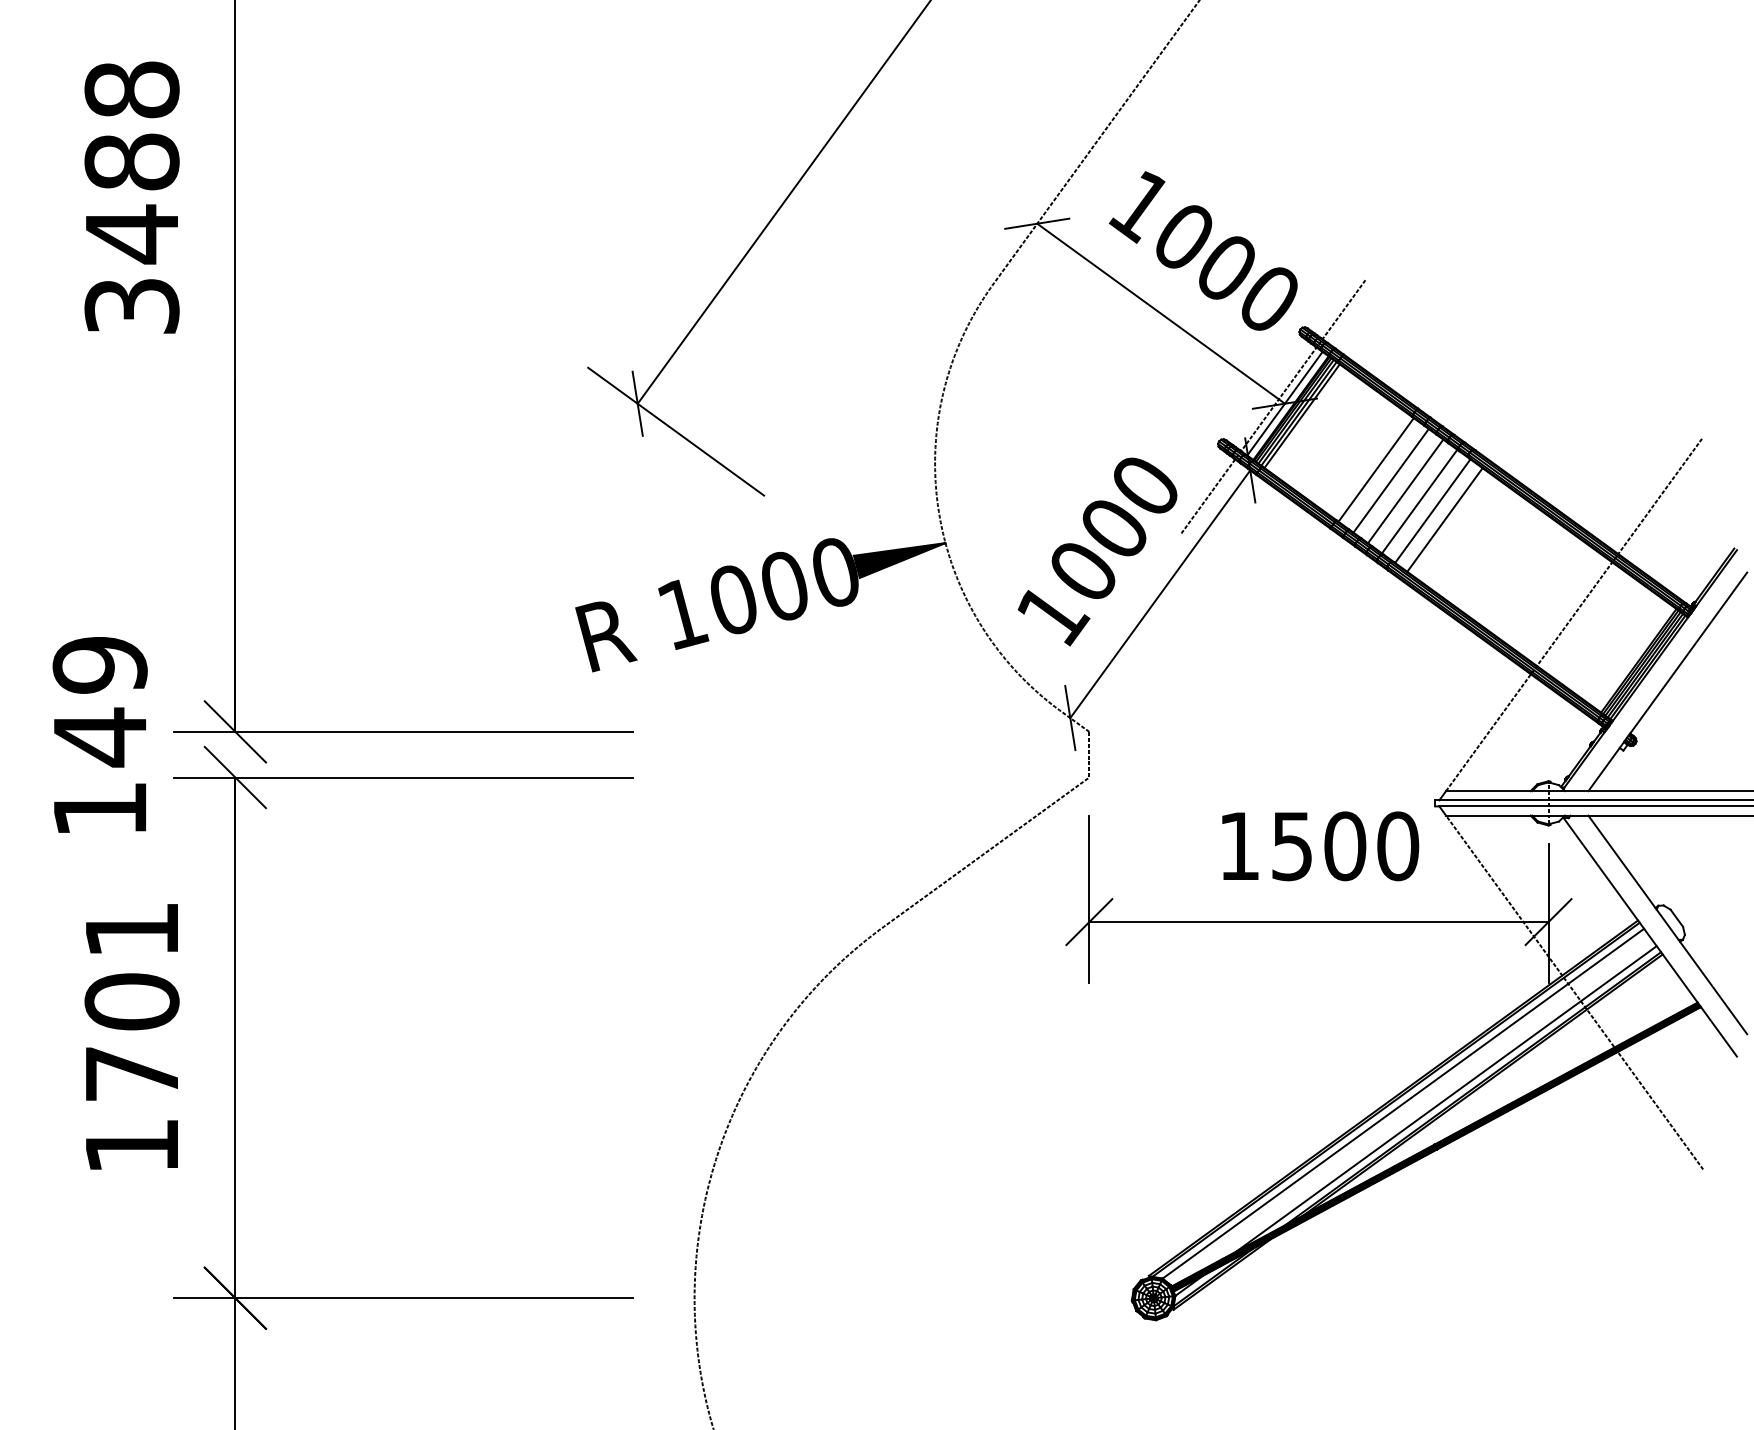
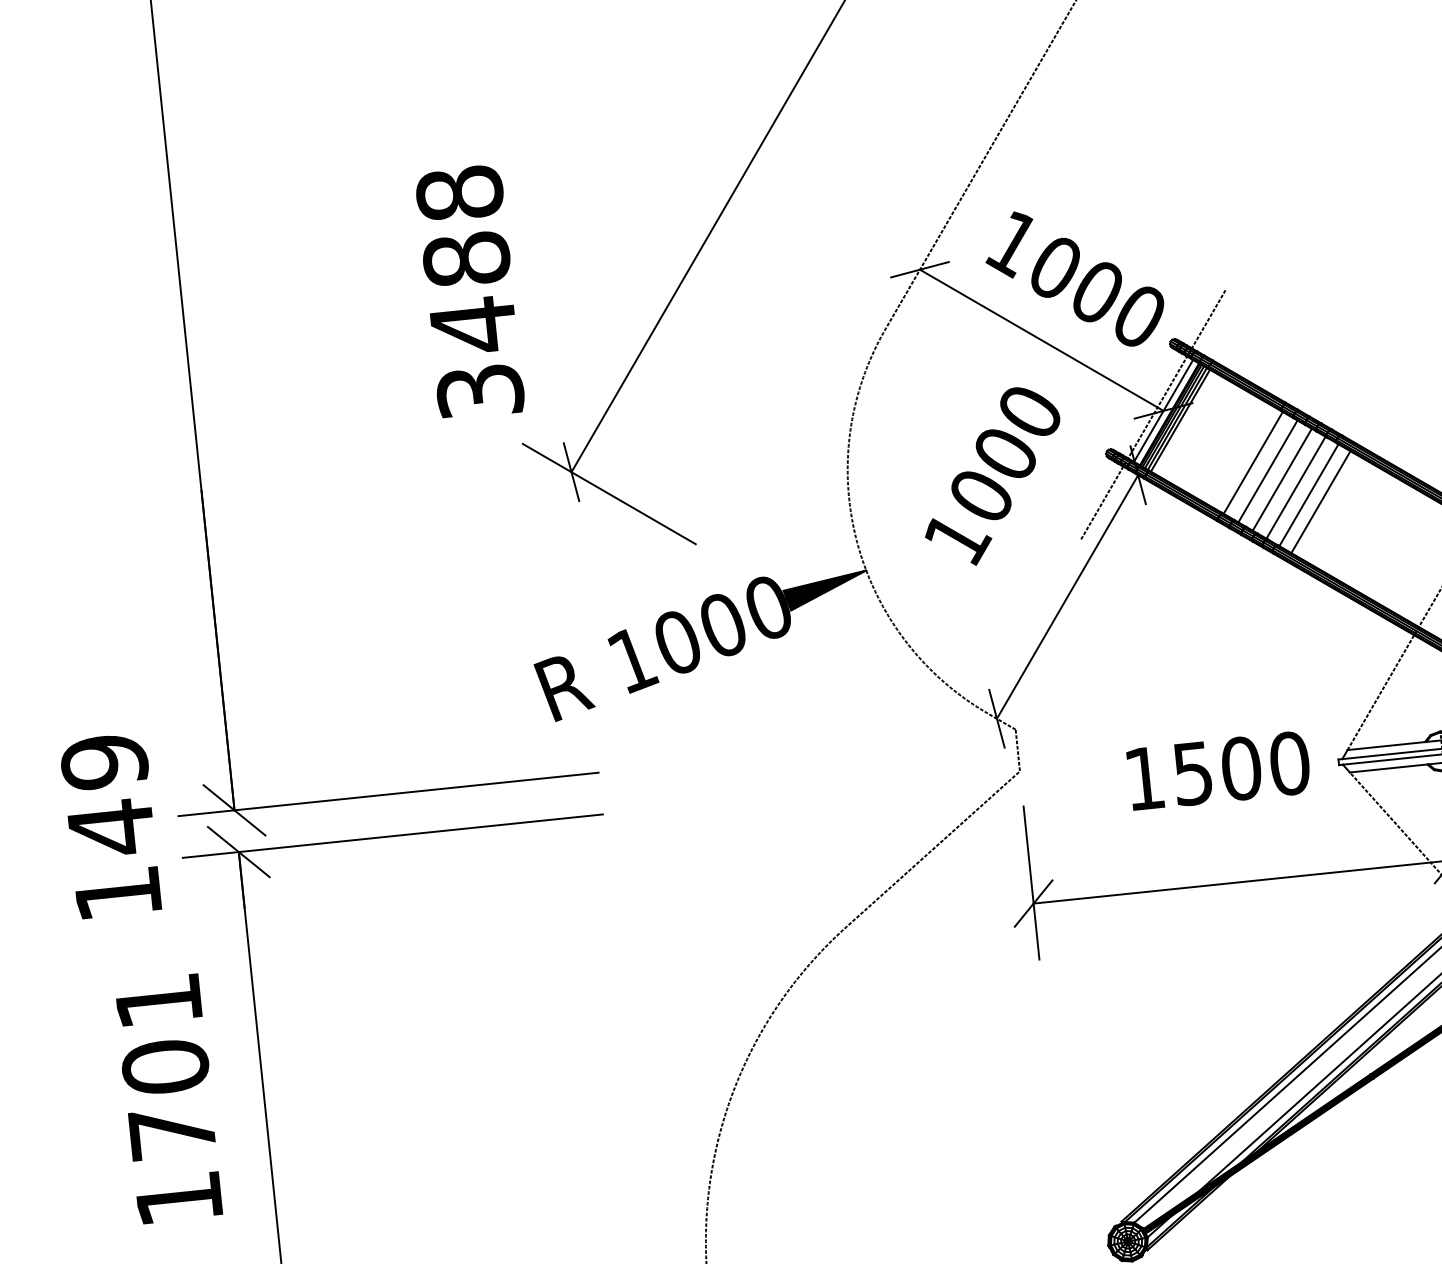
text: (131, 197) -> (469, 292), moved
text: (1097, 551) -> (992, 476), moved
text: (1320, 846) -> (1218, 771), moved

